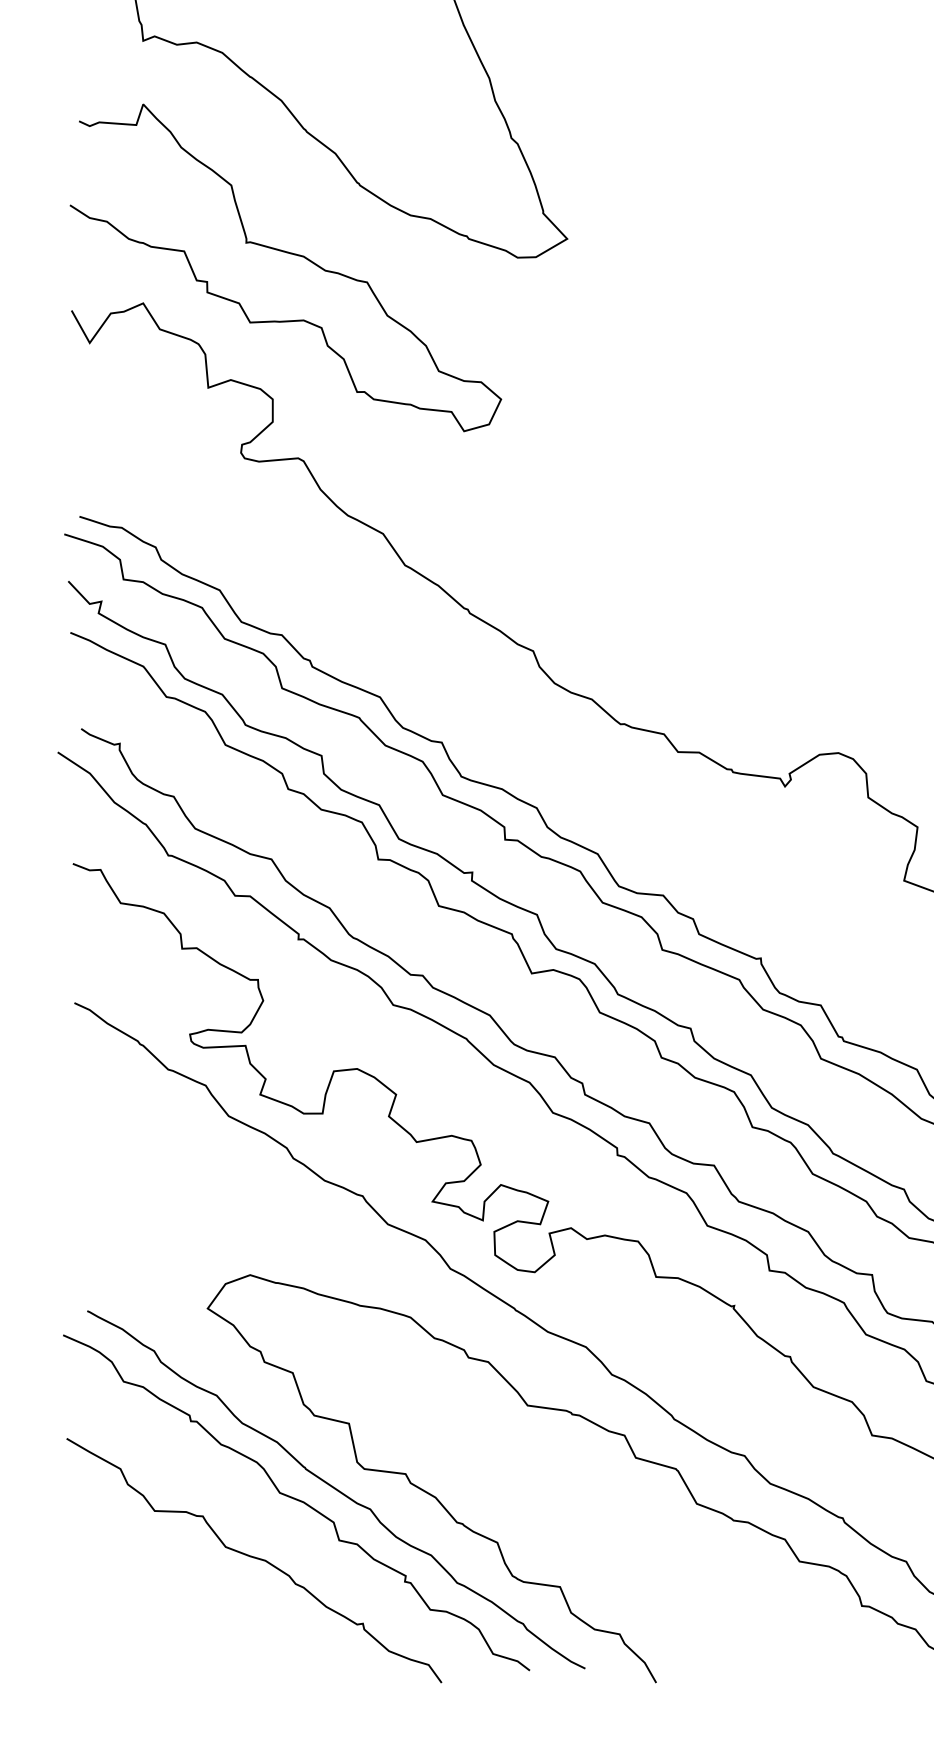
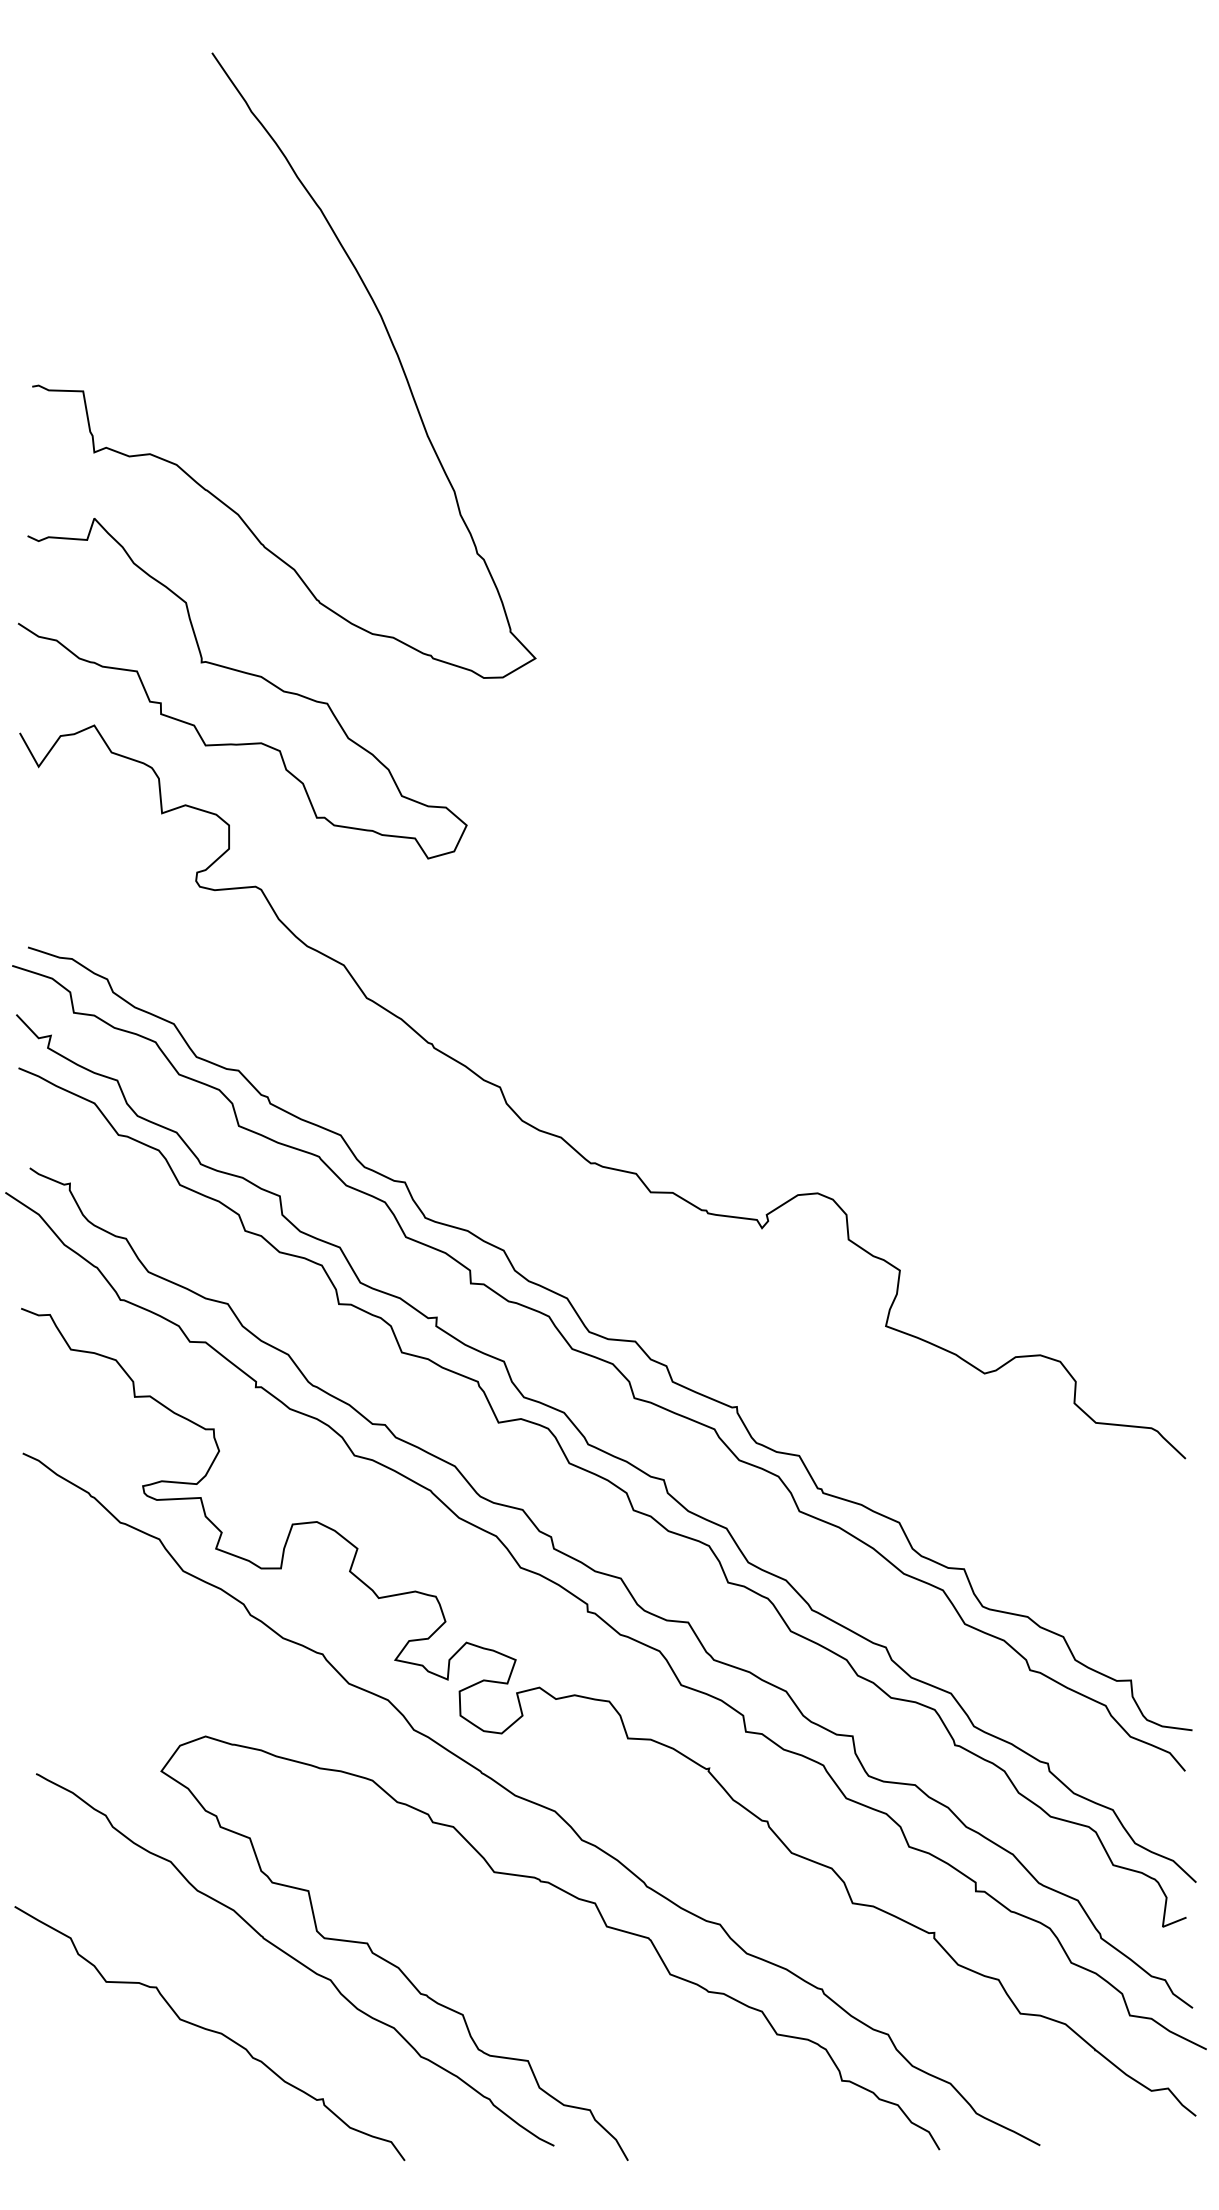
curve: (297, 1501) -> (254, 1971), removed

